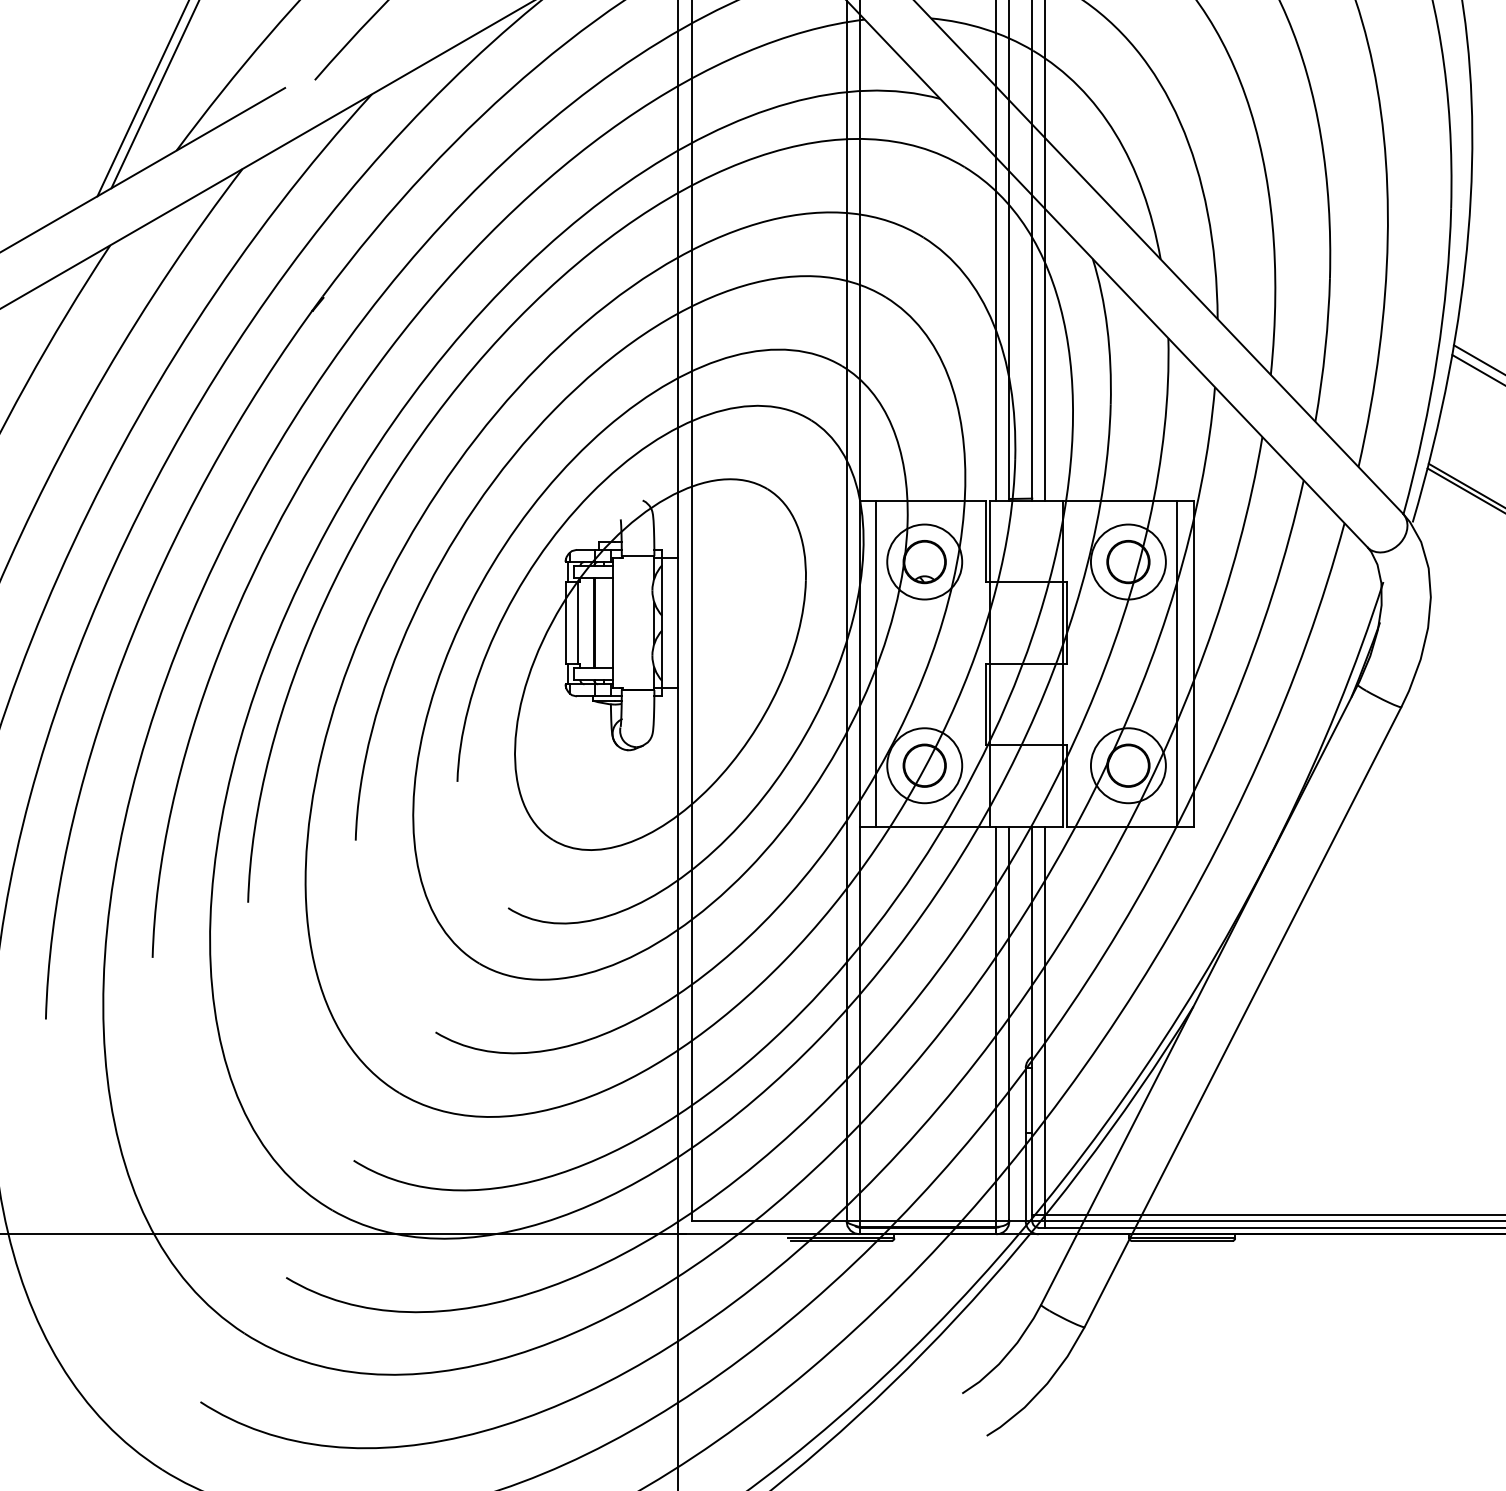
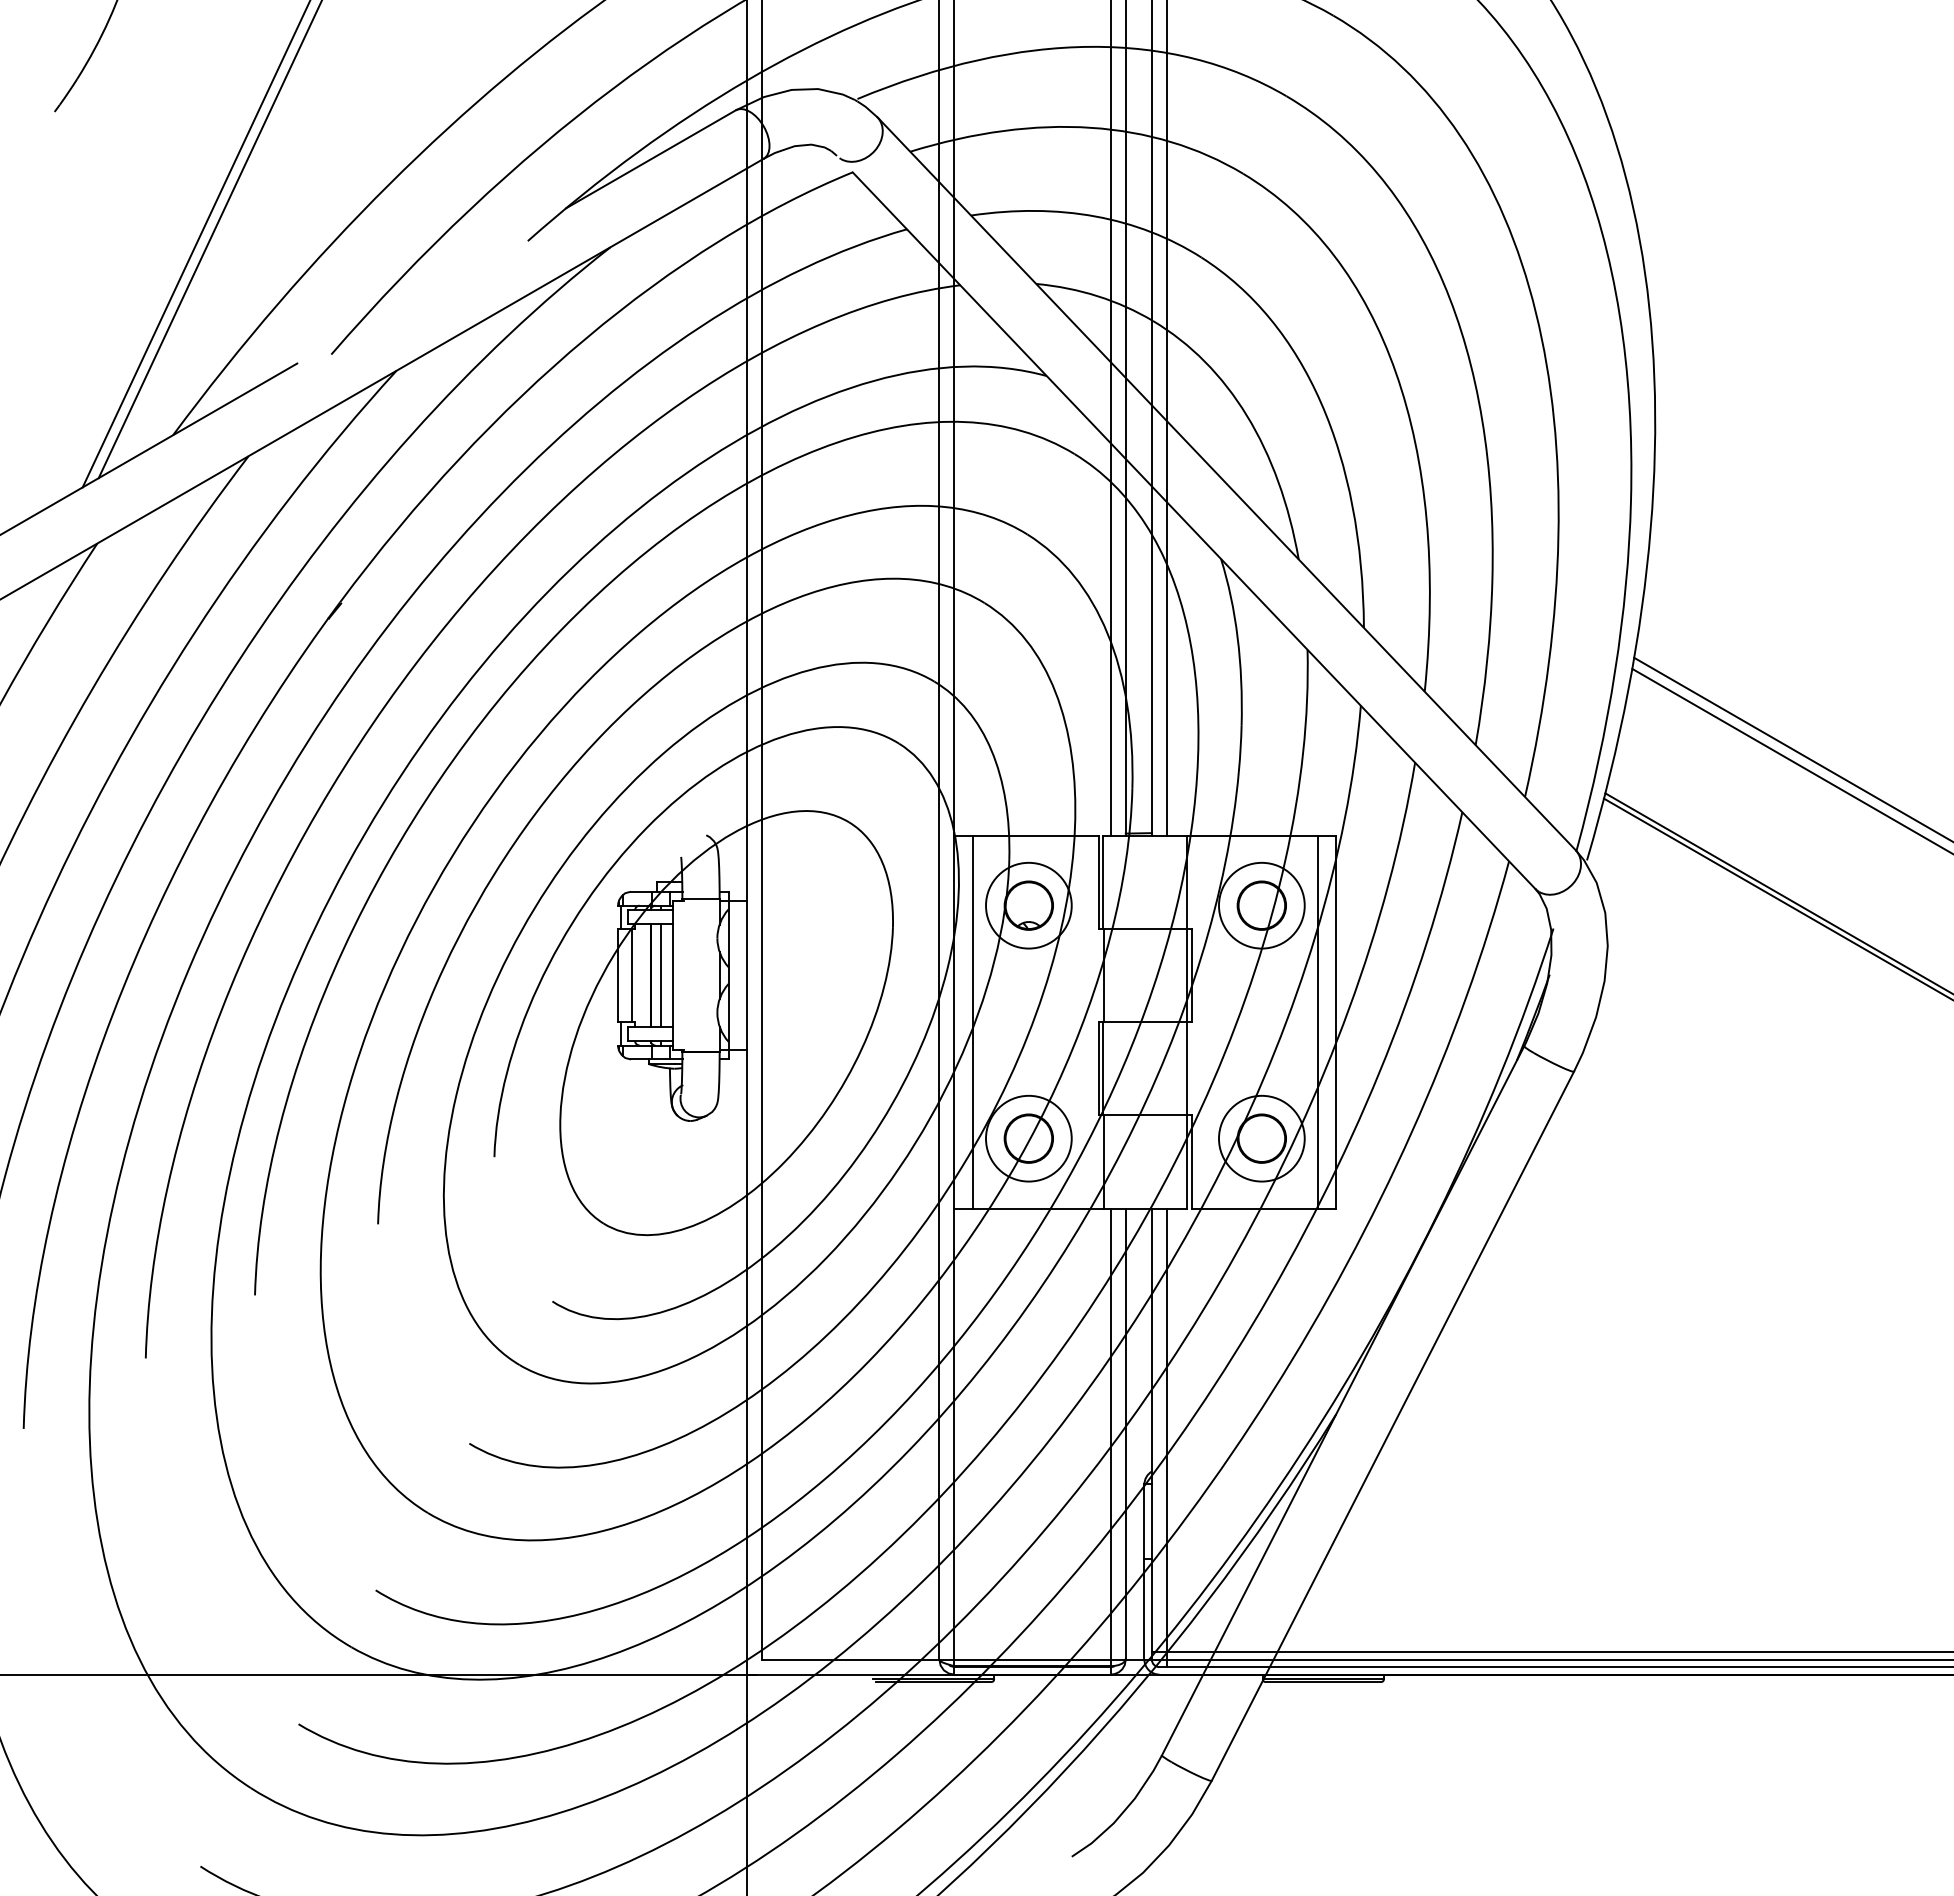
line: (603, 623) -> (661, 975), added

